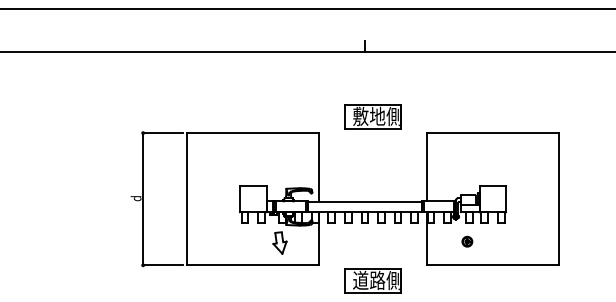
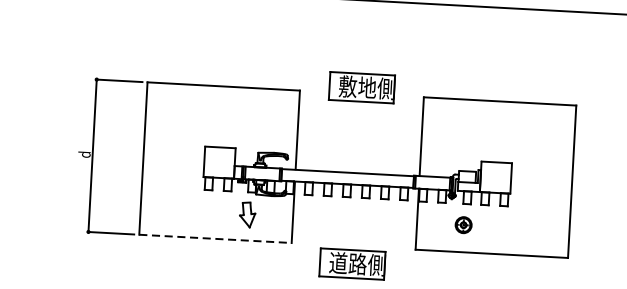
part: (372, 116) -> (361, 87), moved
part: (467, 241) -> (463, 224), size x1.4
line: (253, 265) -> (215, 239), solid -> dashed

